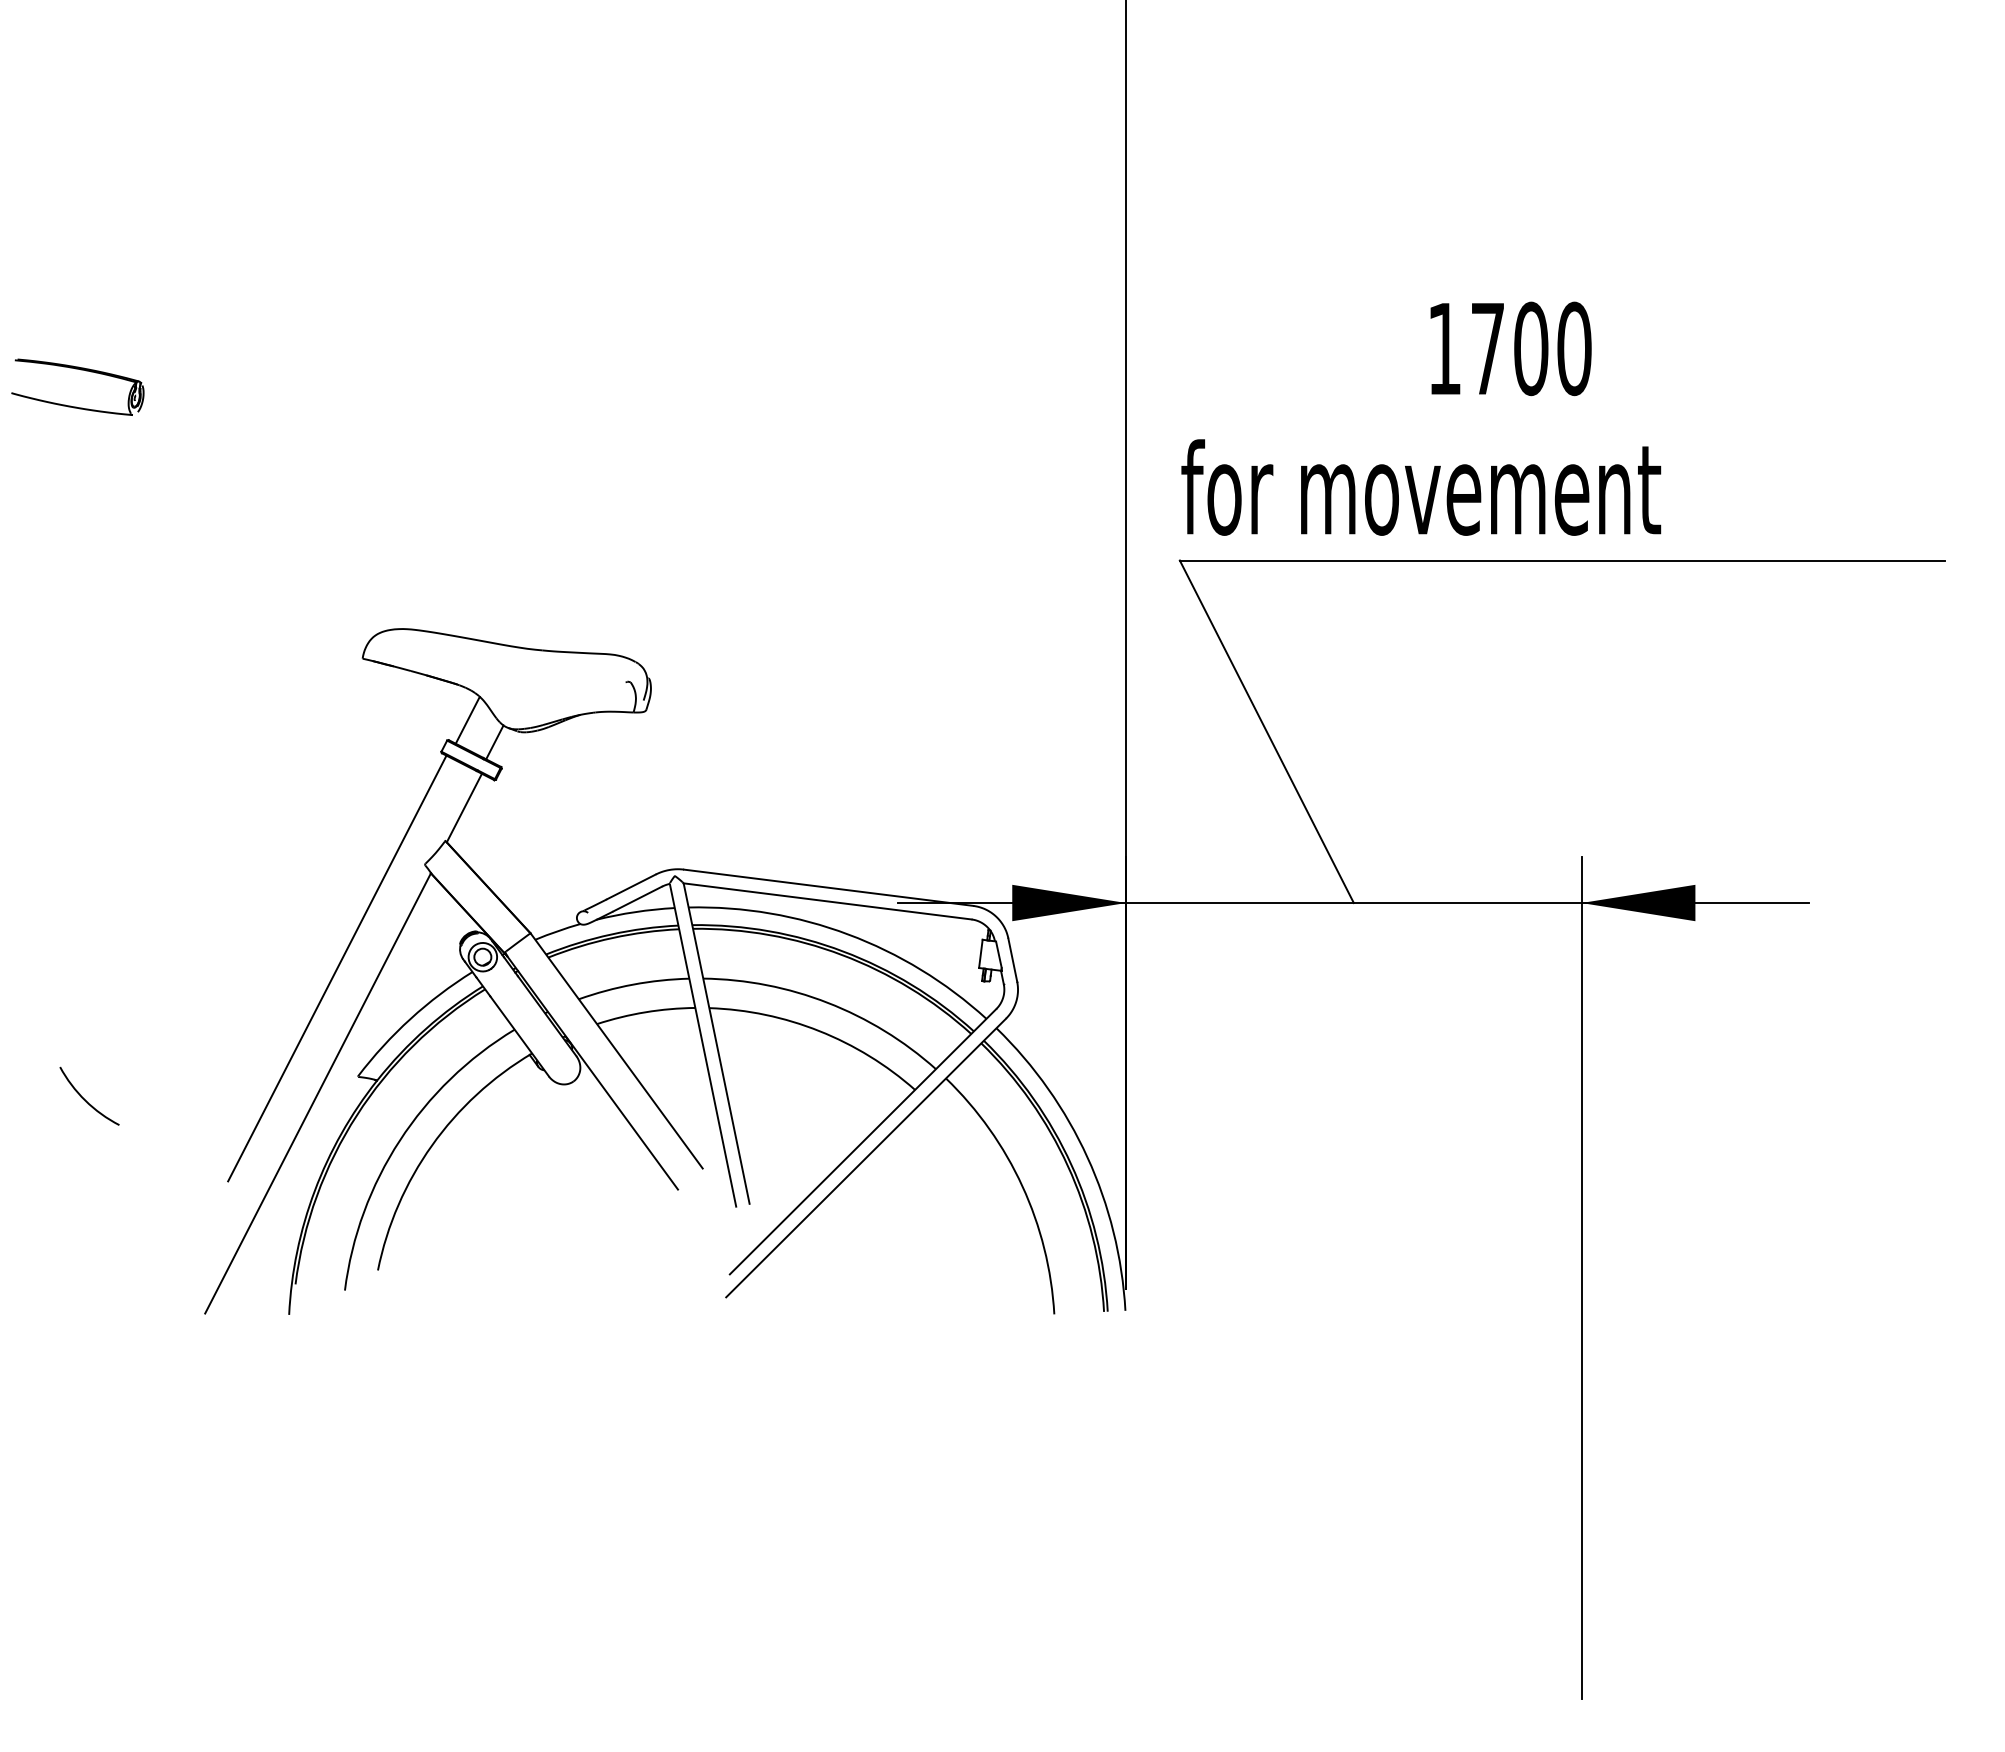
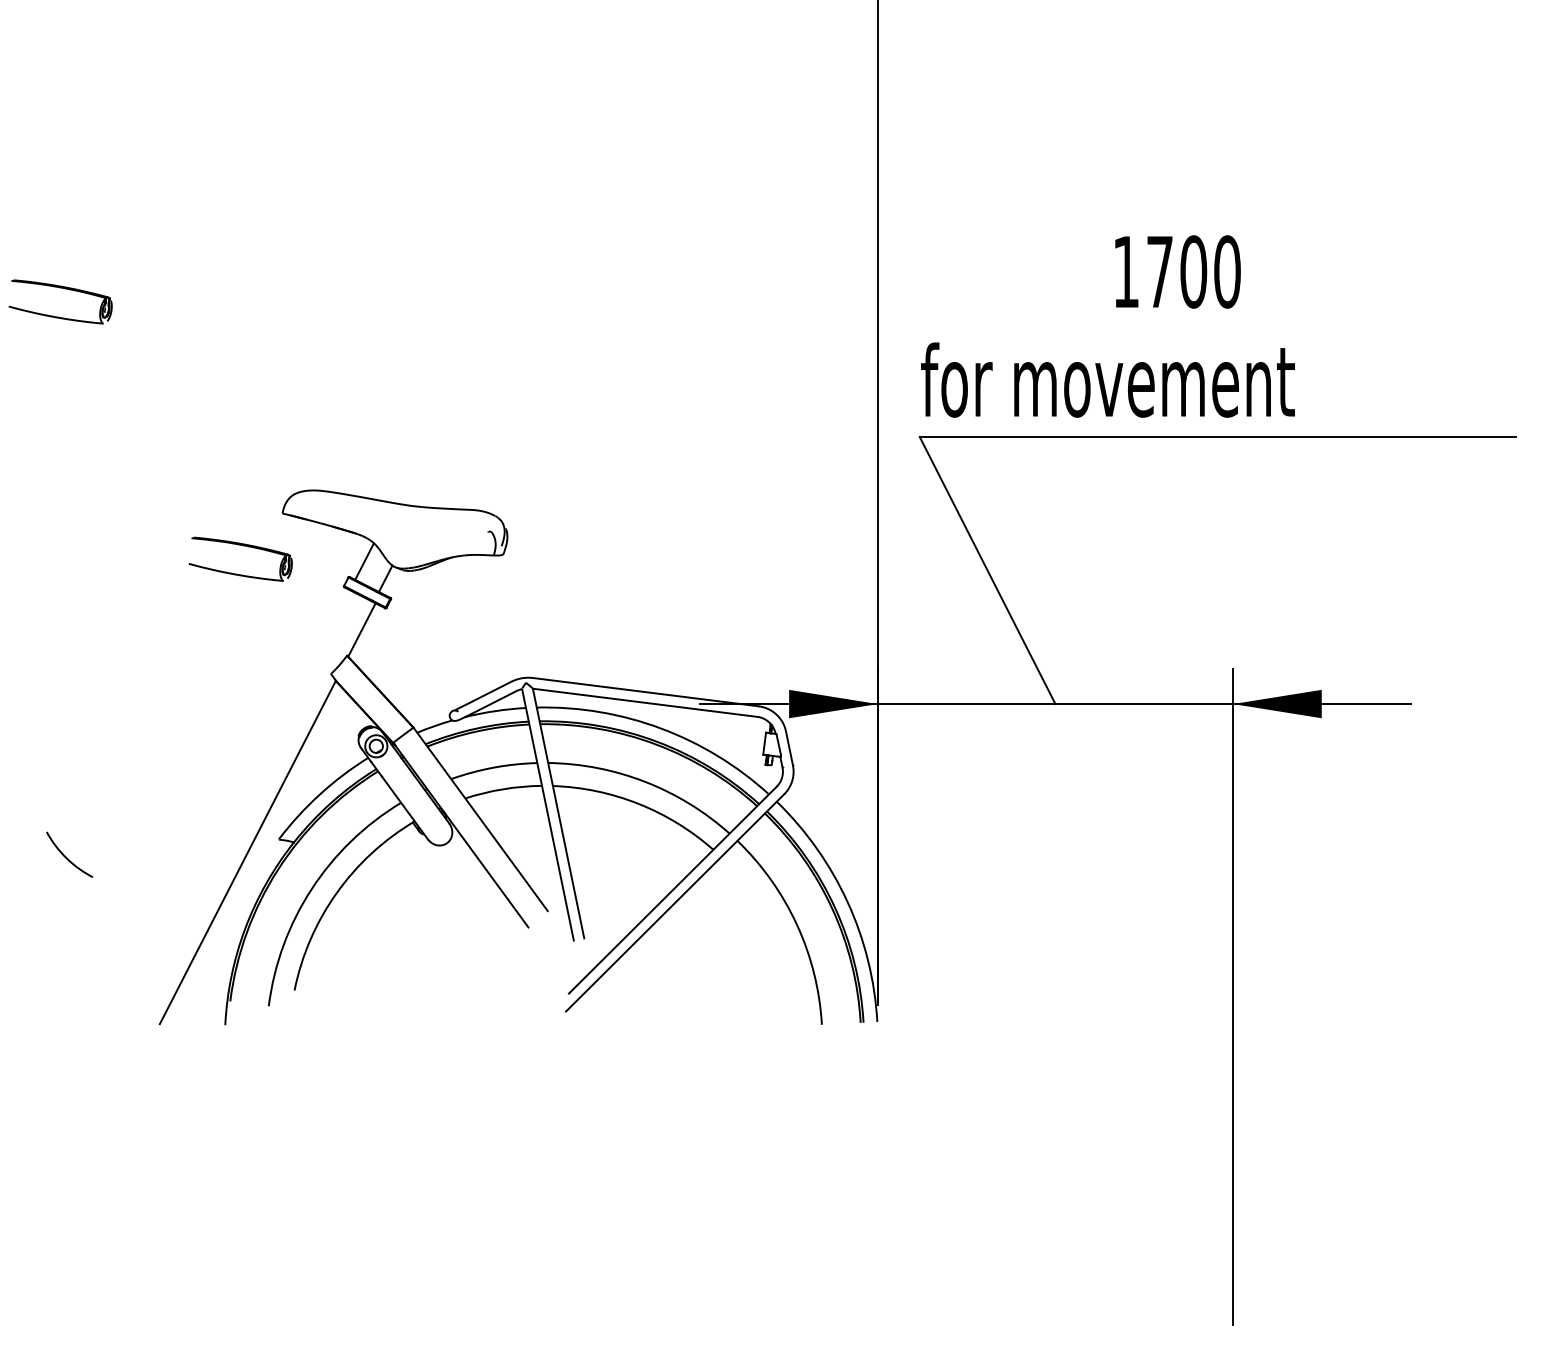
part: (311, 700) -> (242, 546), added
line: (337, 968) -> (262, 755), removed

